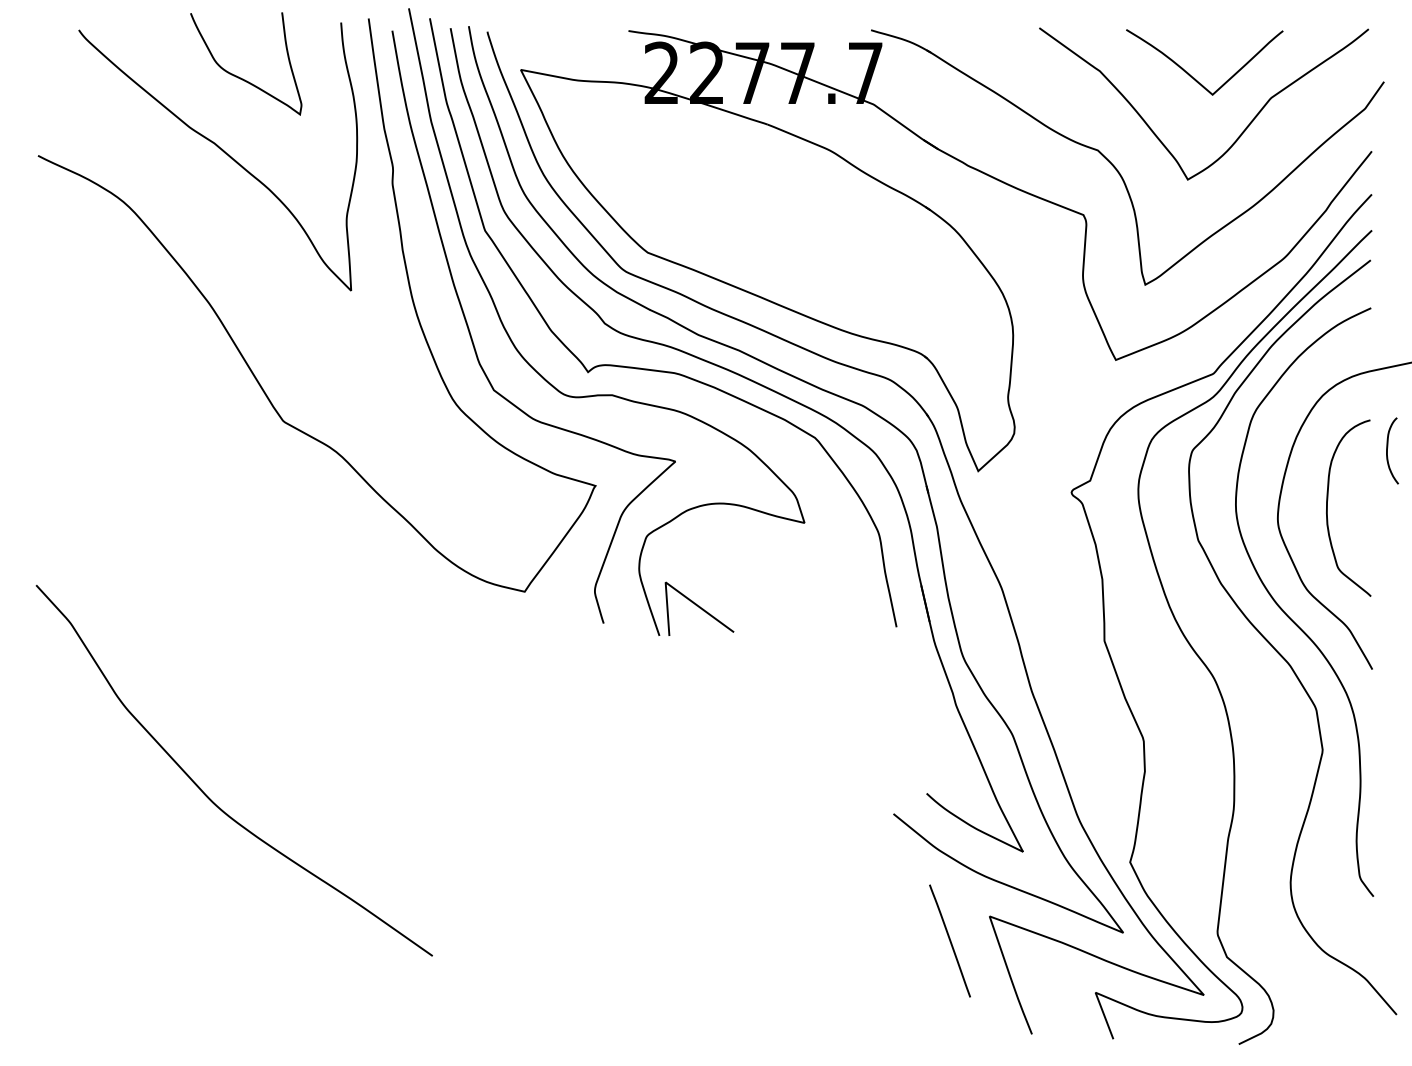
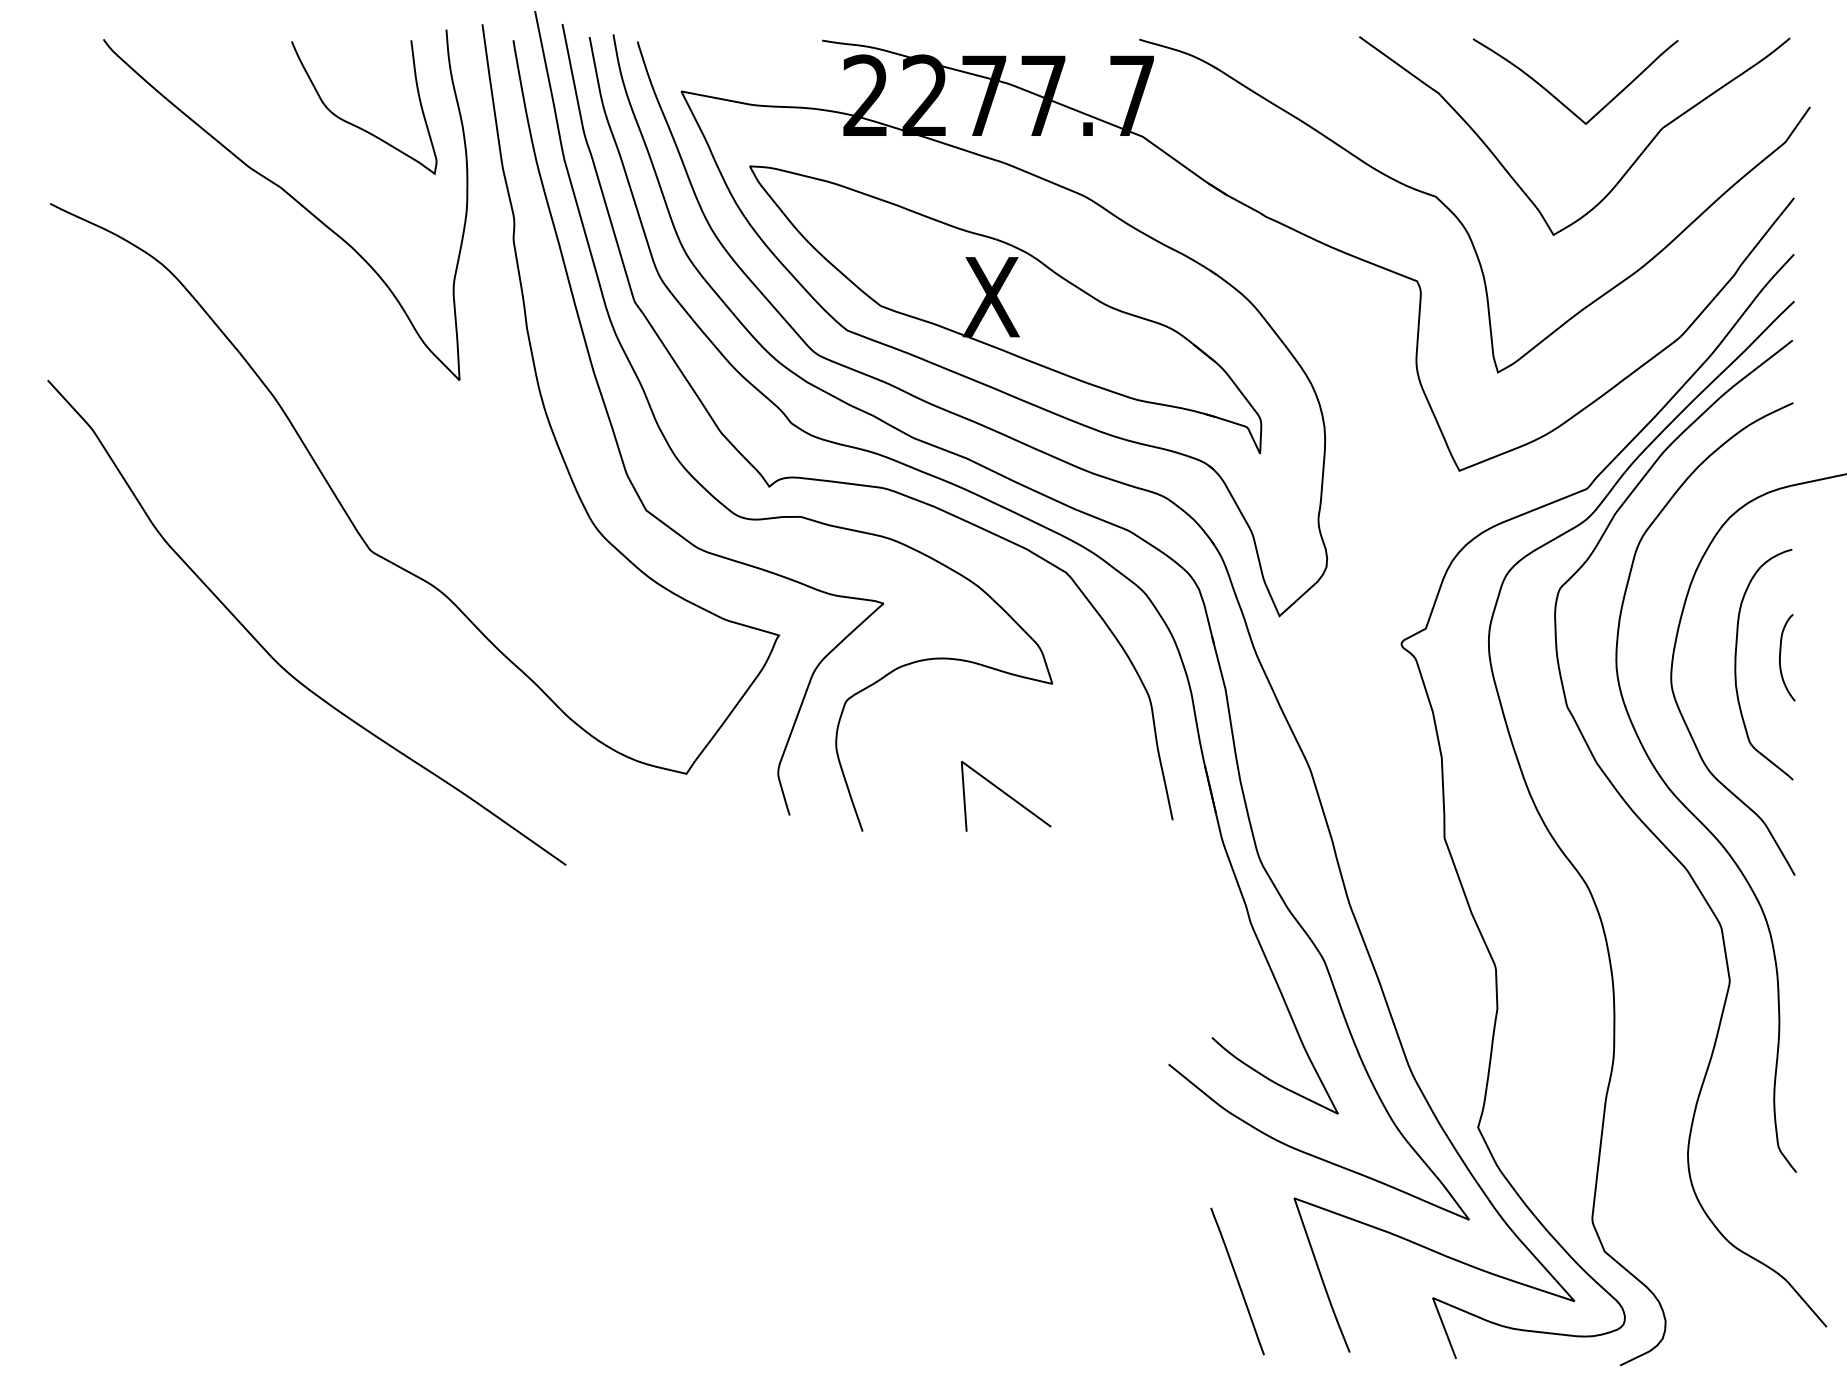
curve: (242, 78) -> (359, 126), moved
part: (768, 236) -> (1005, 309), added
curve: (1387, 450) -> (1780, 657), moved
line: (699, 608) -> (1006, 795), moved
curve: (208, 796) -> (272, 656), moved
line: (949, 941) -> (1237, 1281), moved

